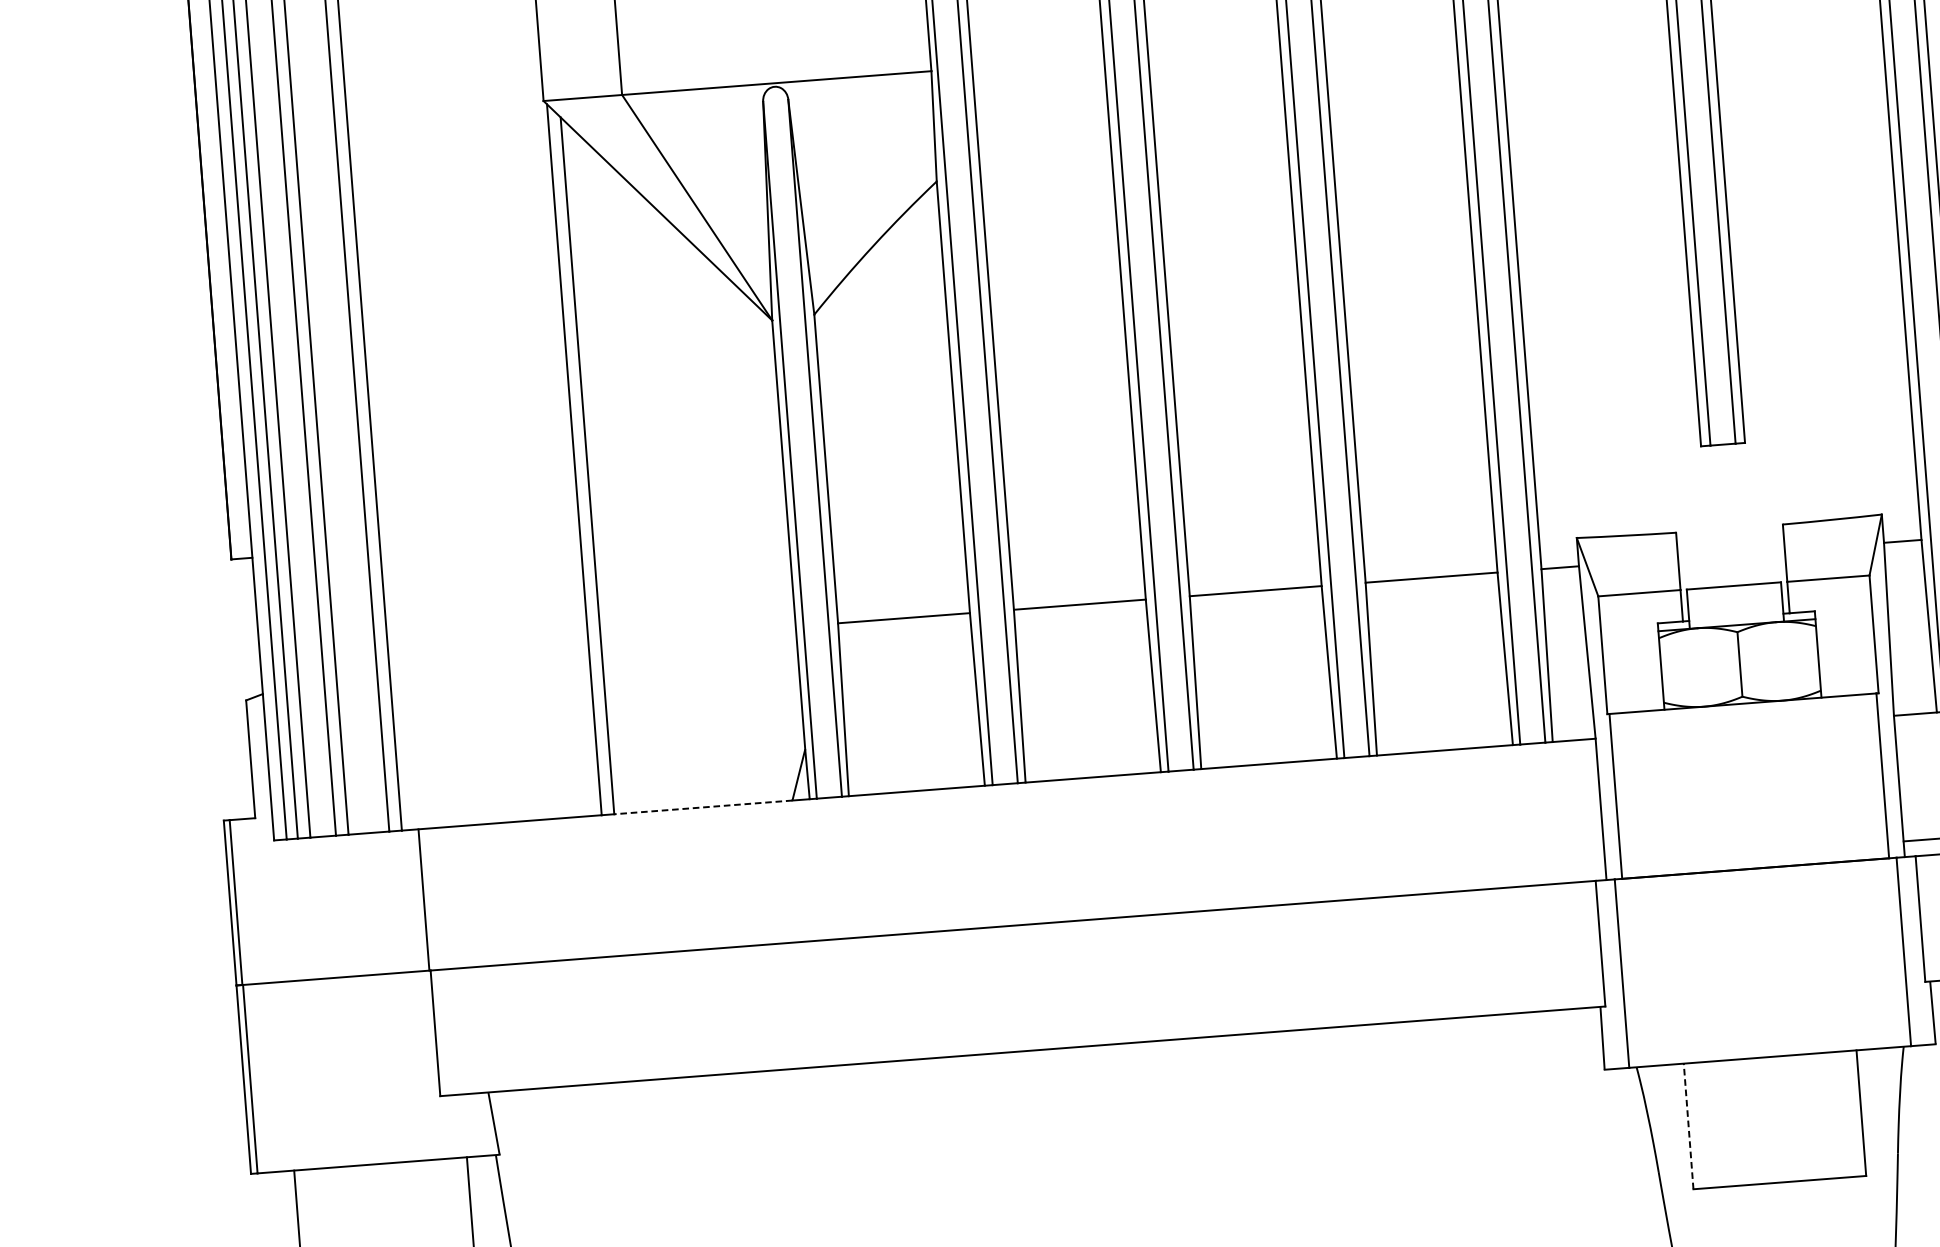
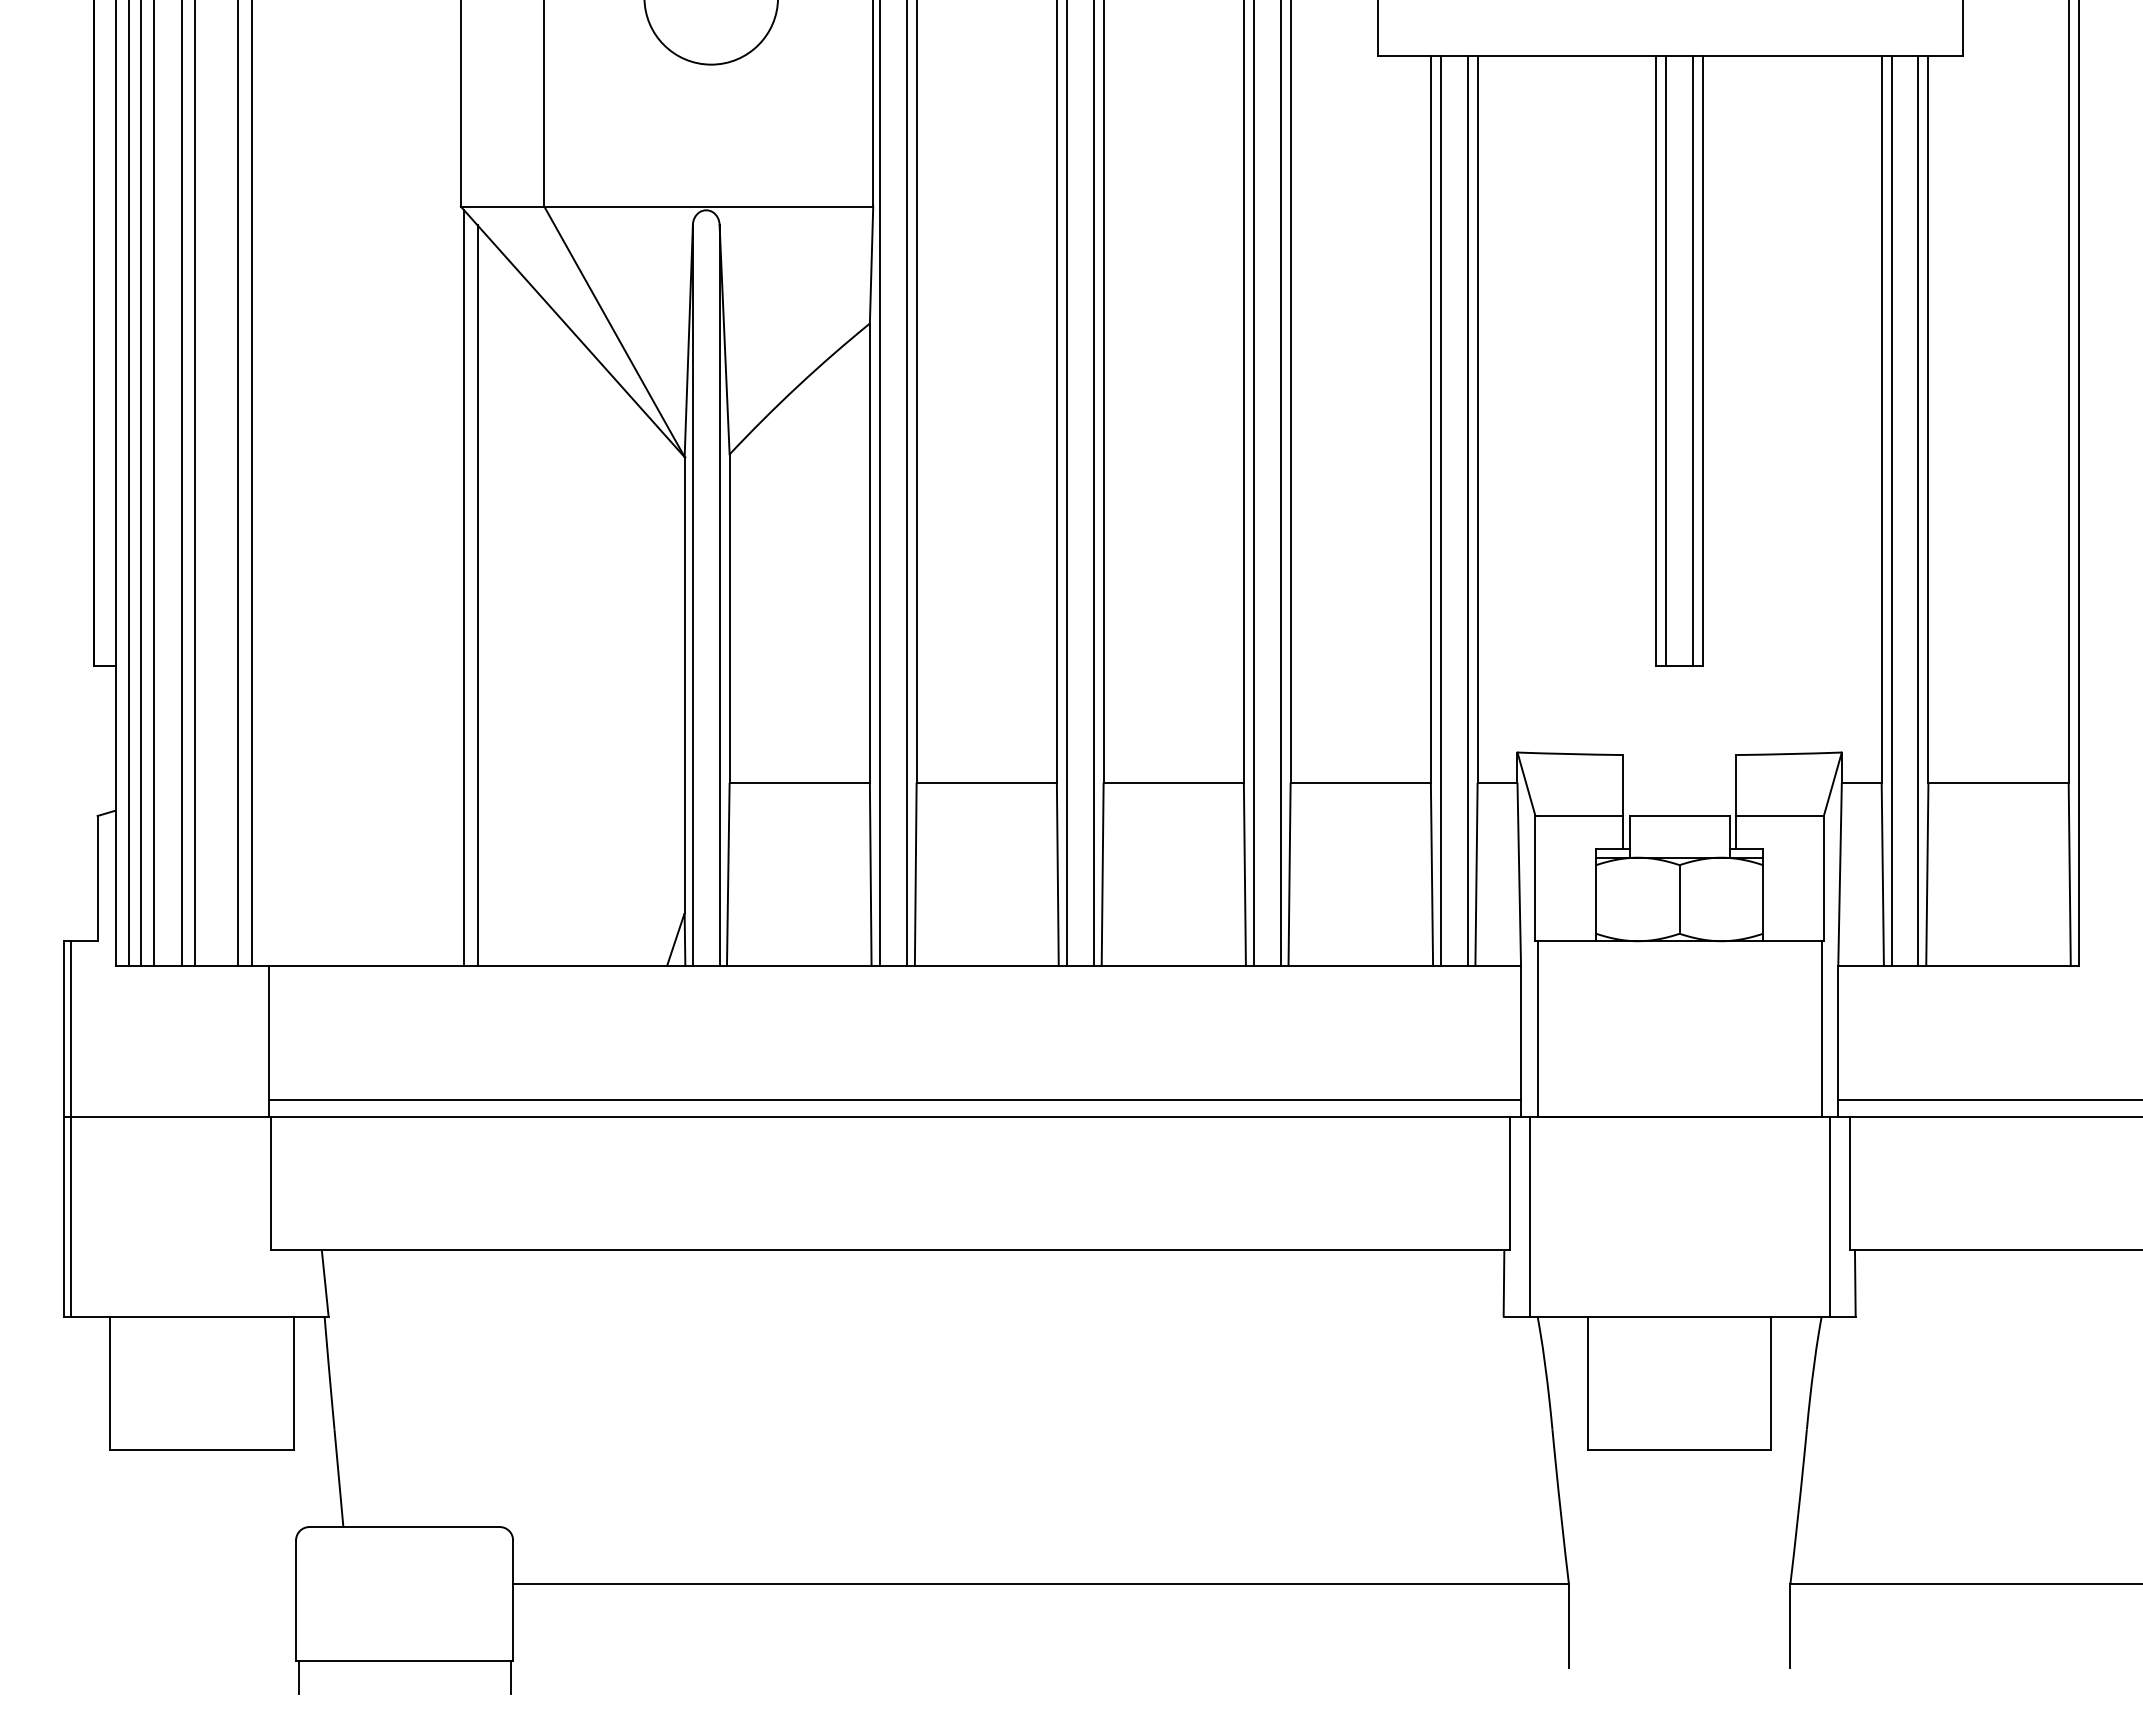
line: (703, 807) -> (572, 966), dashed -> solid
line: (1016, 909) -> (895, 1099), added
line: (1688, 1126) -> (1587, 1383), dashed -> solid

